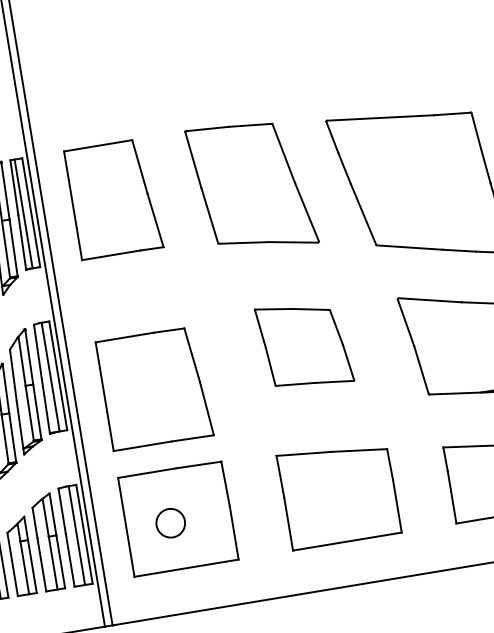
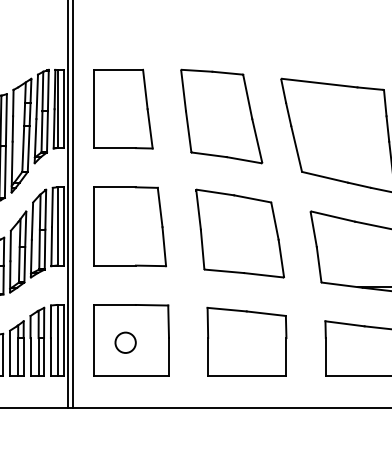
part: (303, 345) -> (239, 233), size x1.43
part: (153, 388) -> (129, 226), moved

